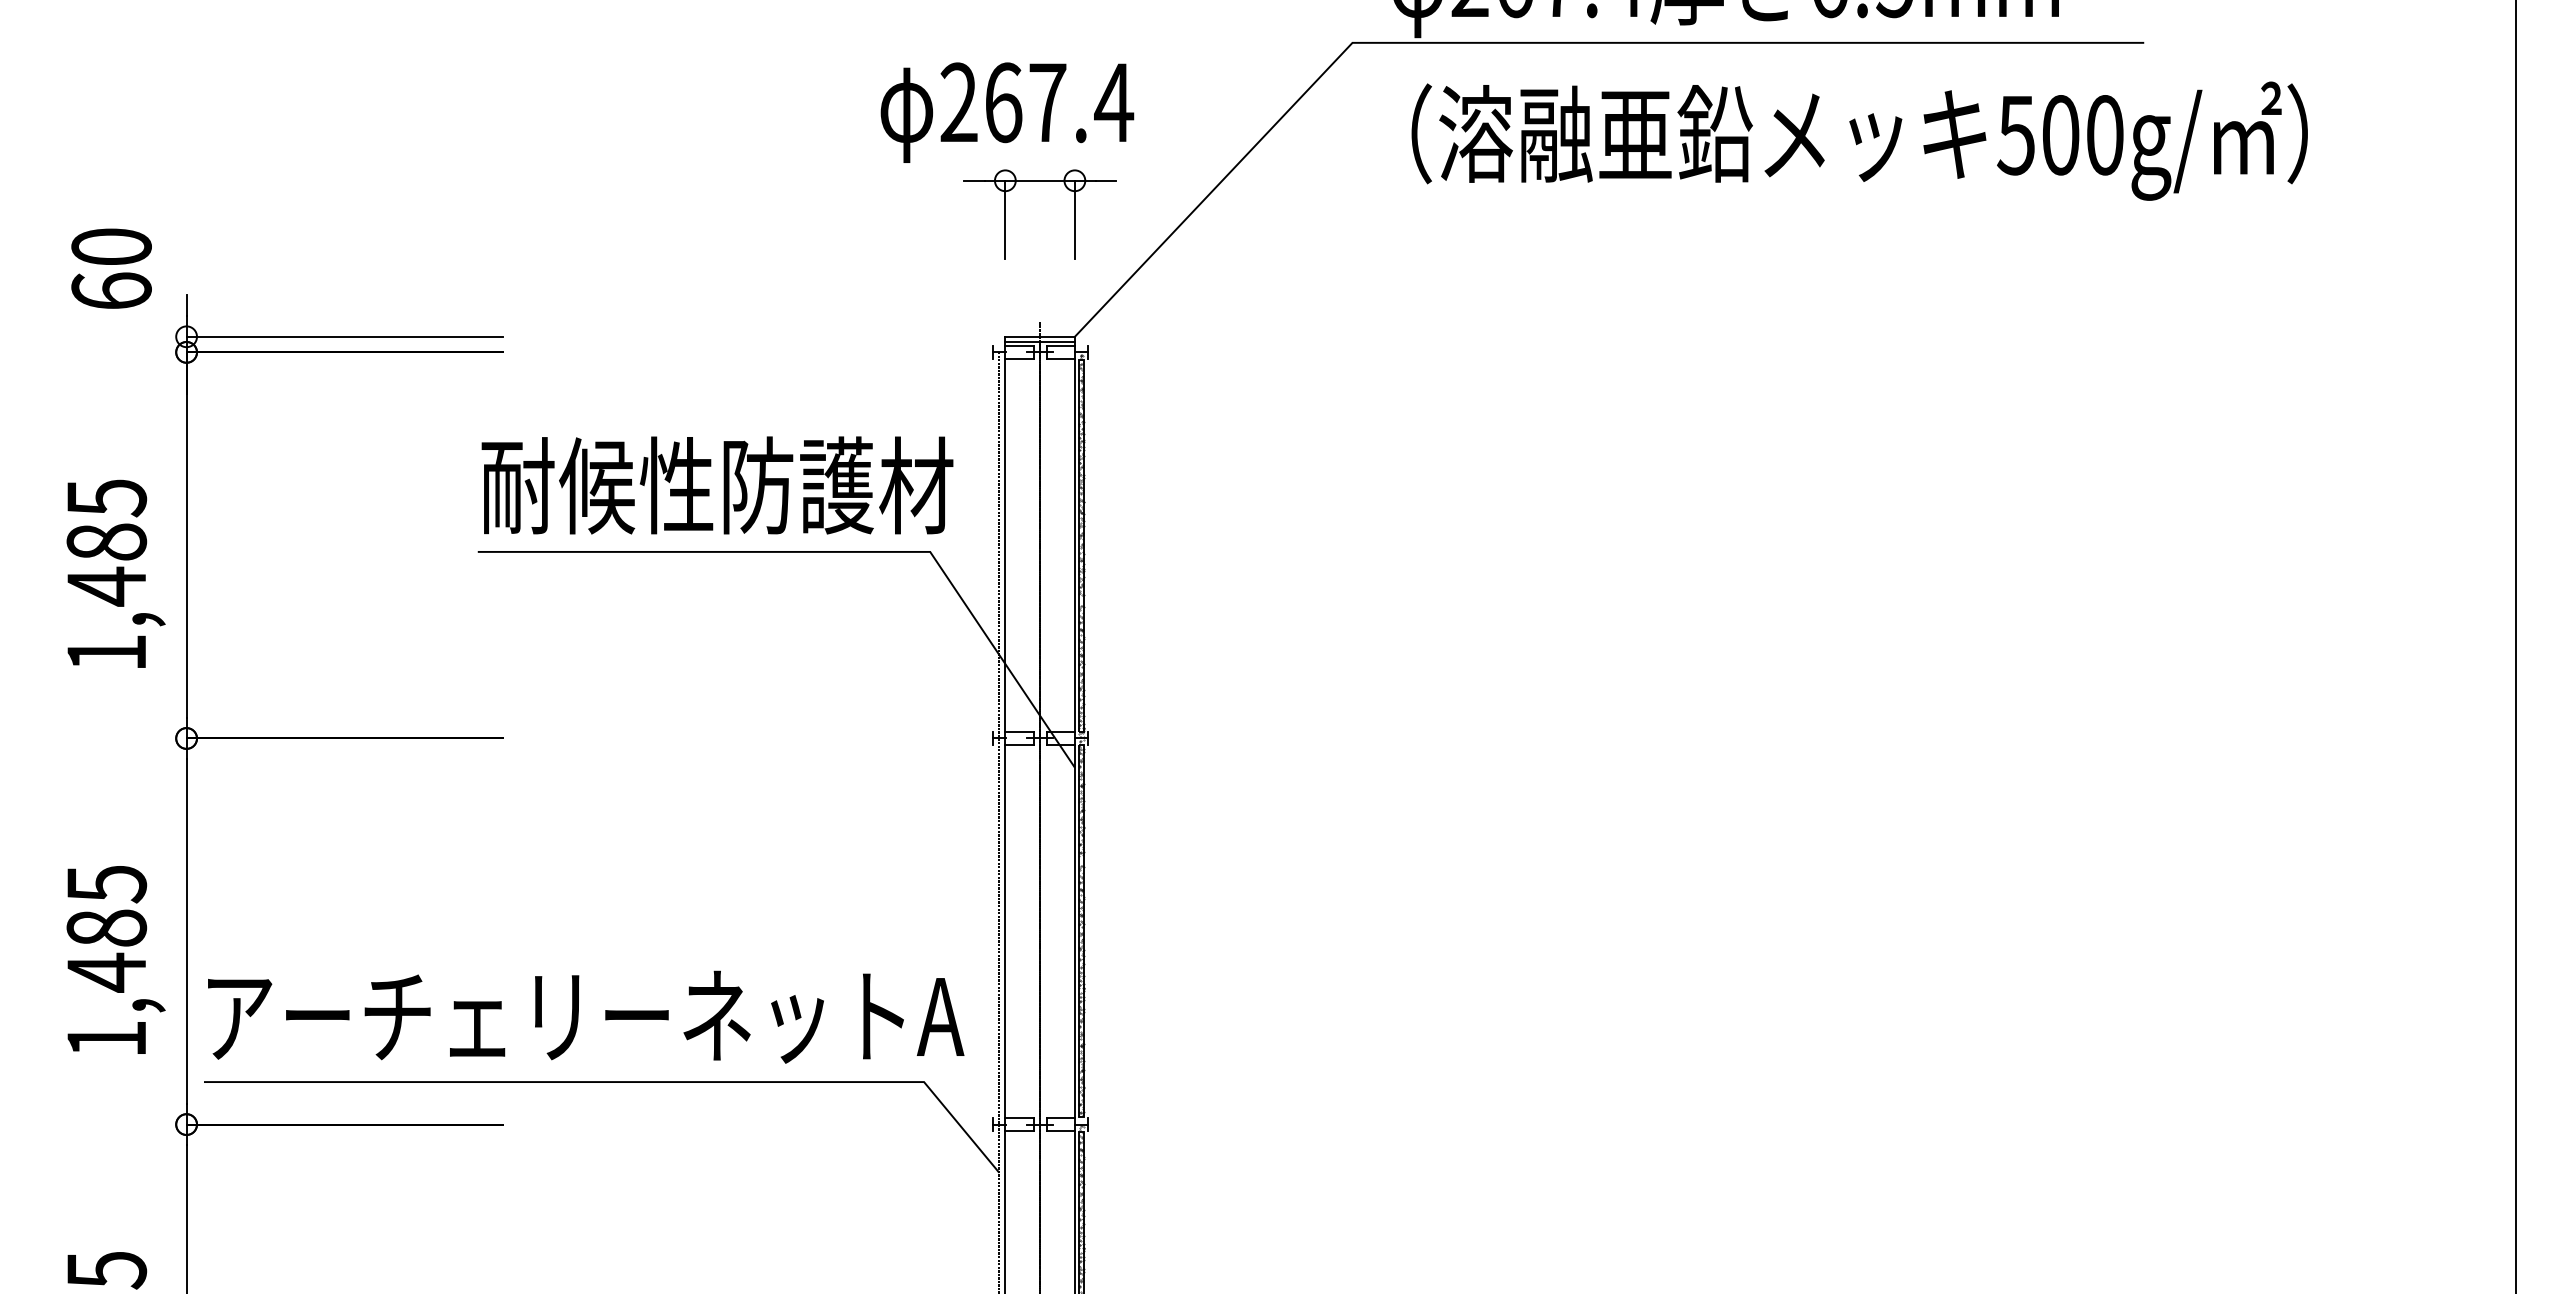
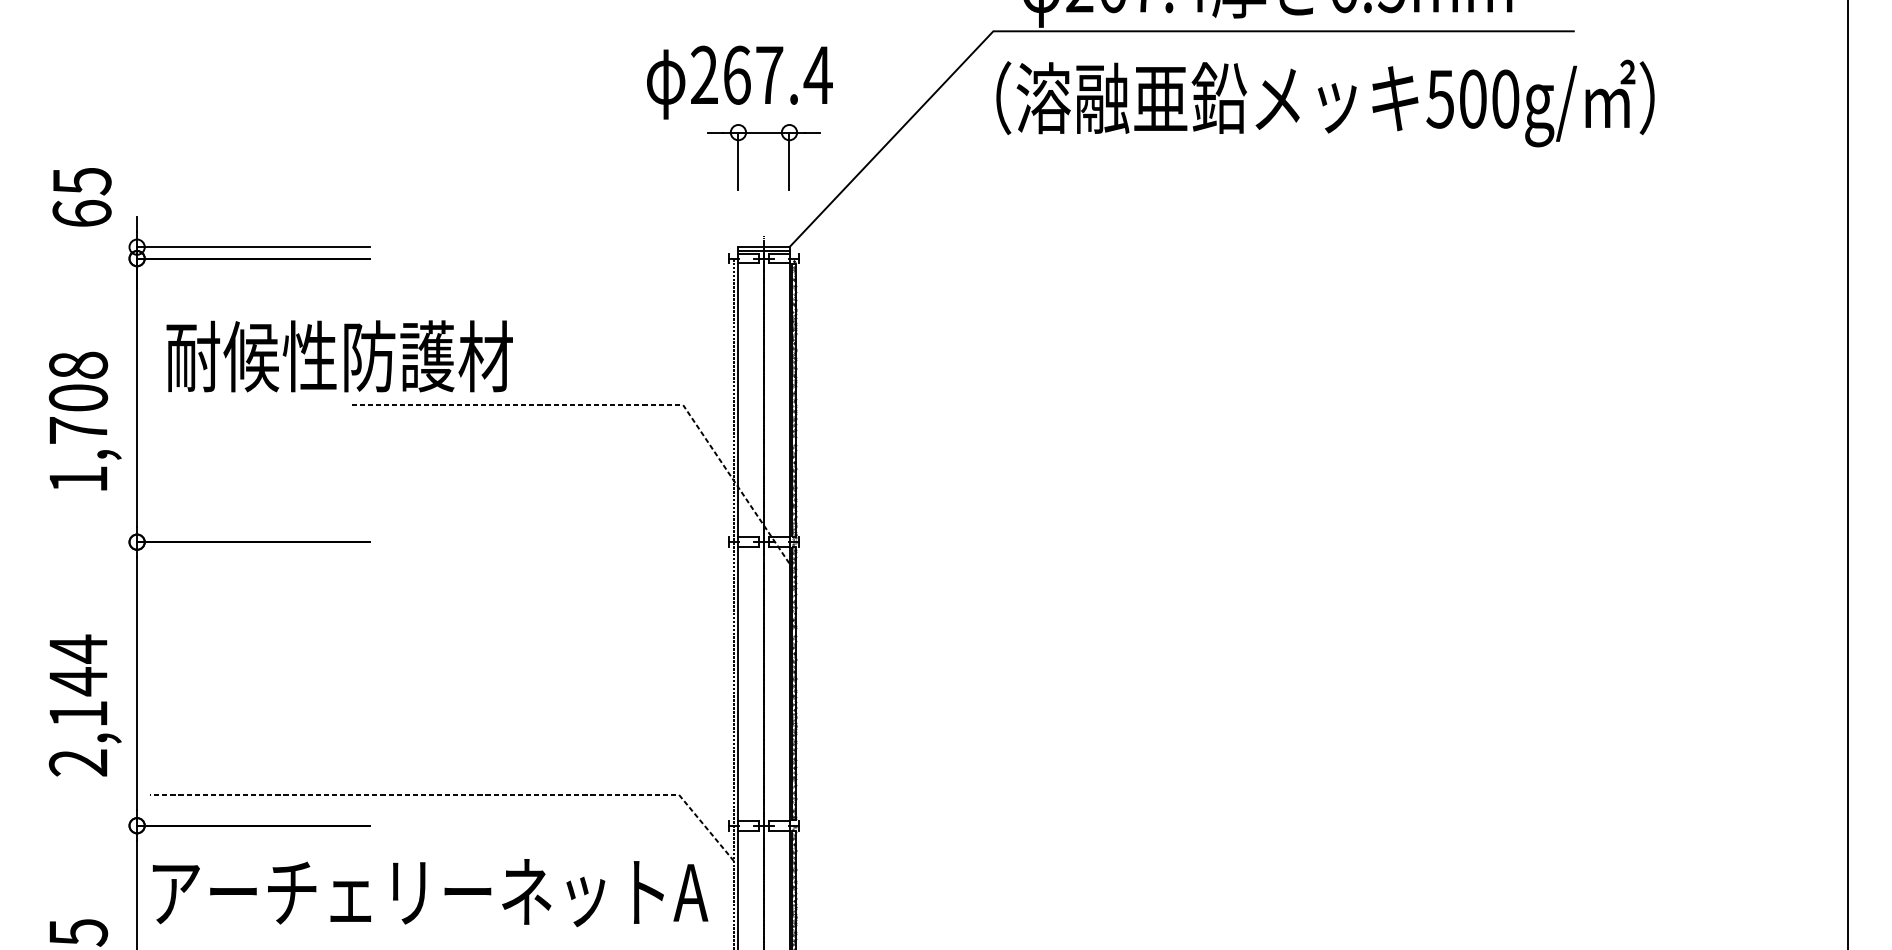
text: (1859, 140) -> (1325, 103), moved
text: (111, 247) -> (81, 181), 60 -> 65
text: (717, 485) -> (339, 356), moved
text: (106, 542) -> (78, 398), 1,485 -> 1,708
line: (834, 551) -> (612, 404), solid -> dashed
text: (106, 960) -> (78, 705), 1,485 -> 2,144
text: (586, 1016) -> (430, 892), moved
line: (623, 1082) -> (457, 794), solid -> dashed

